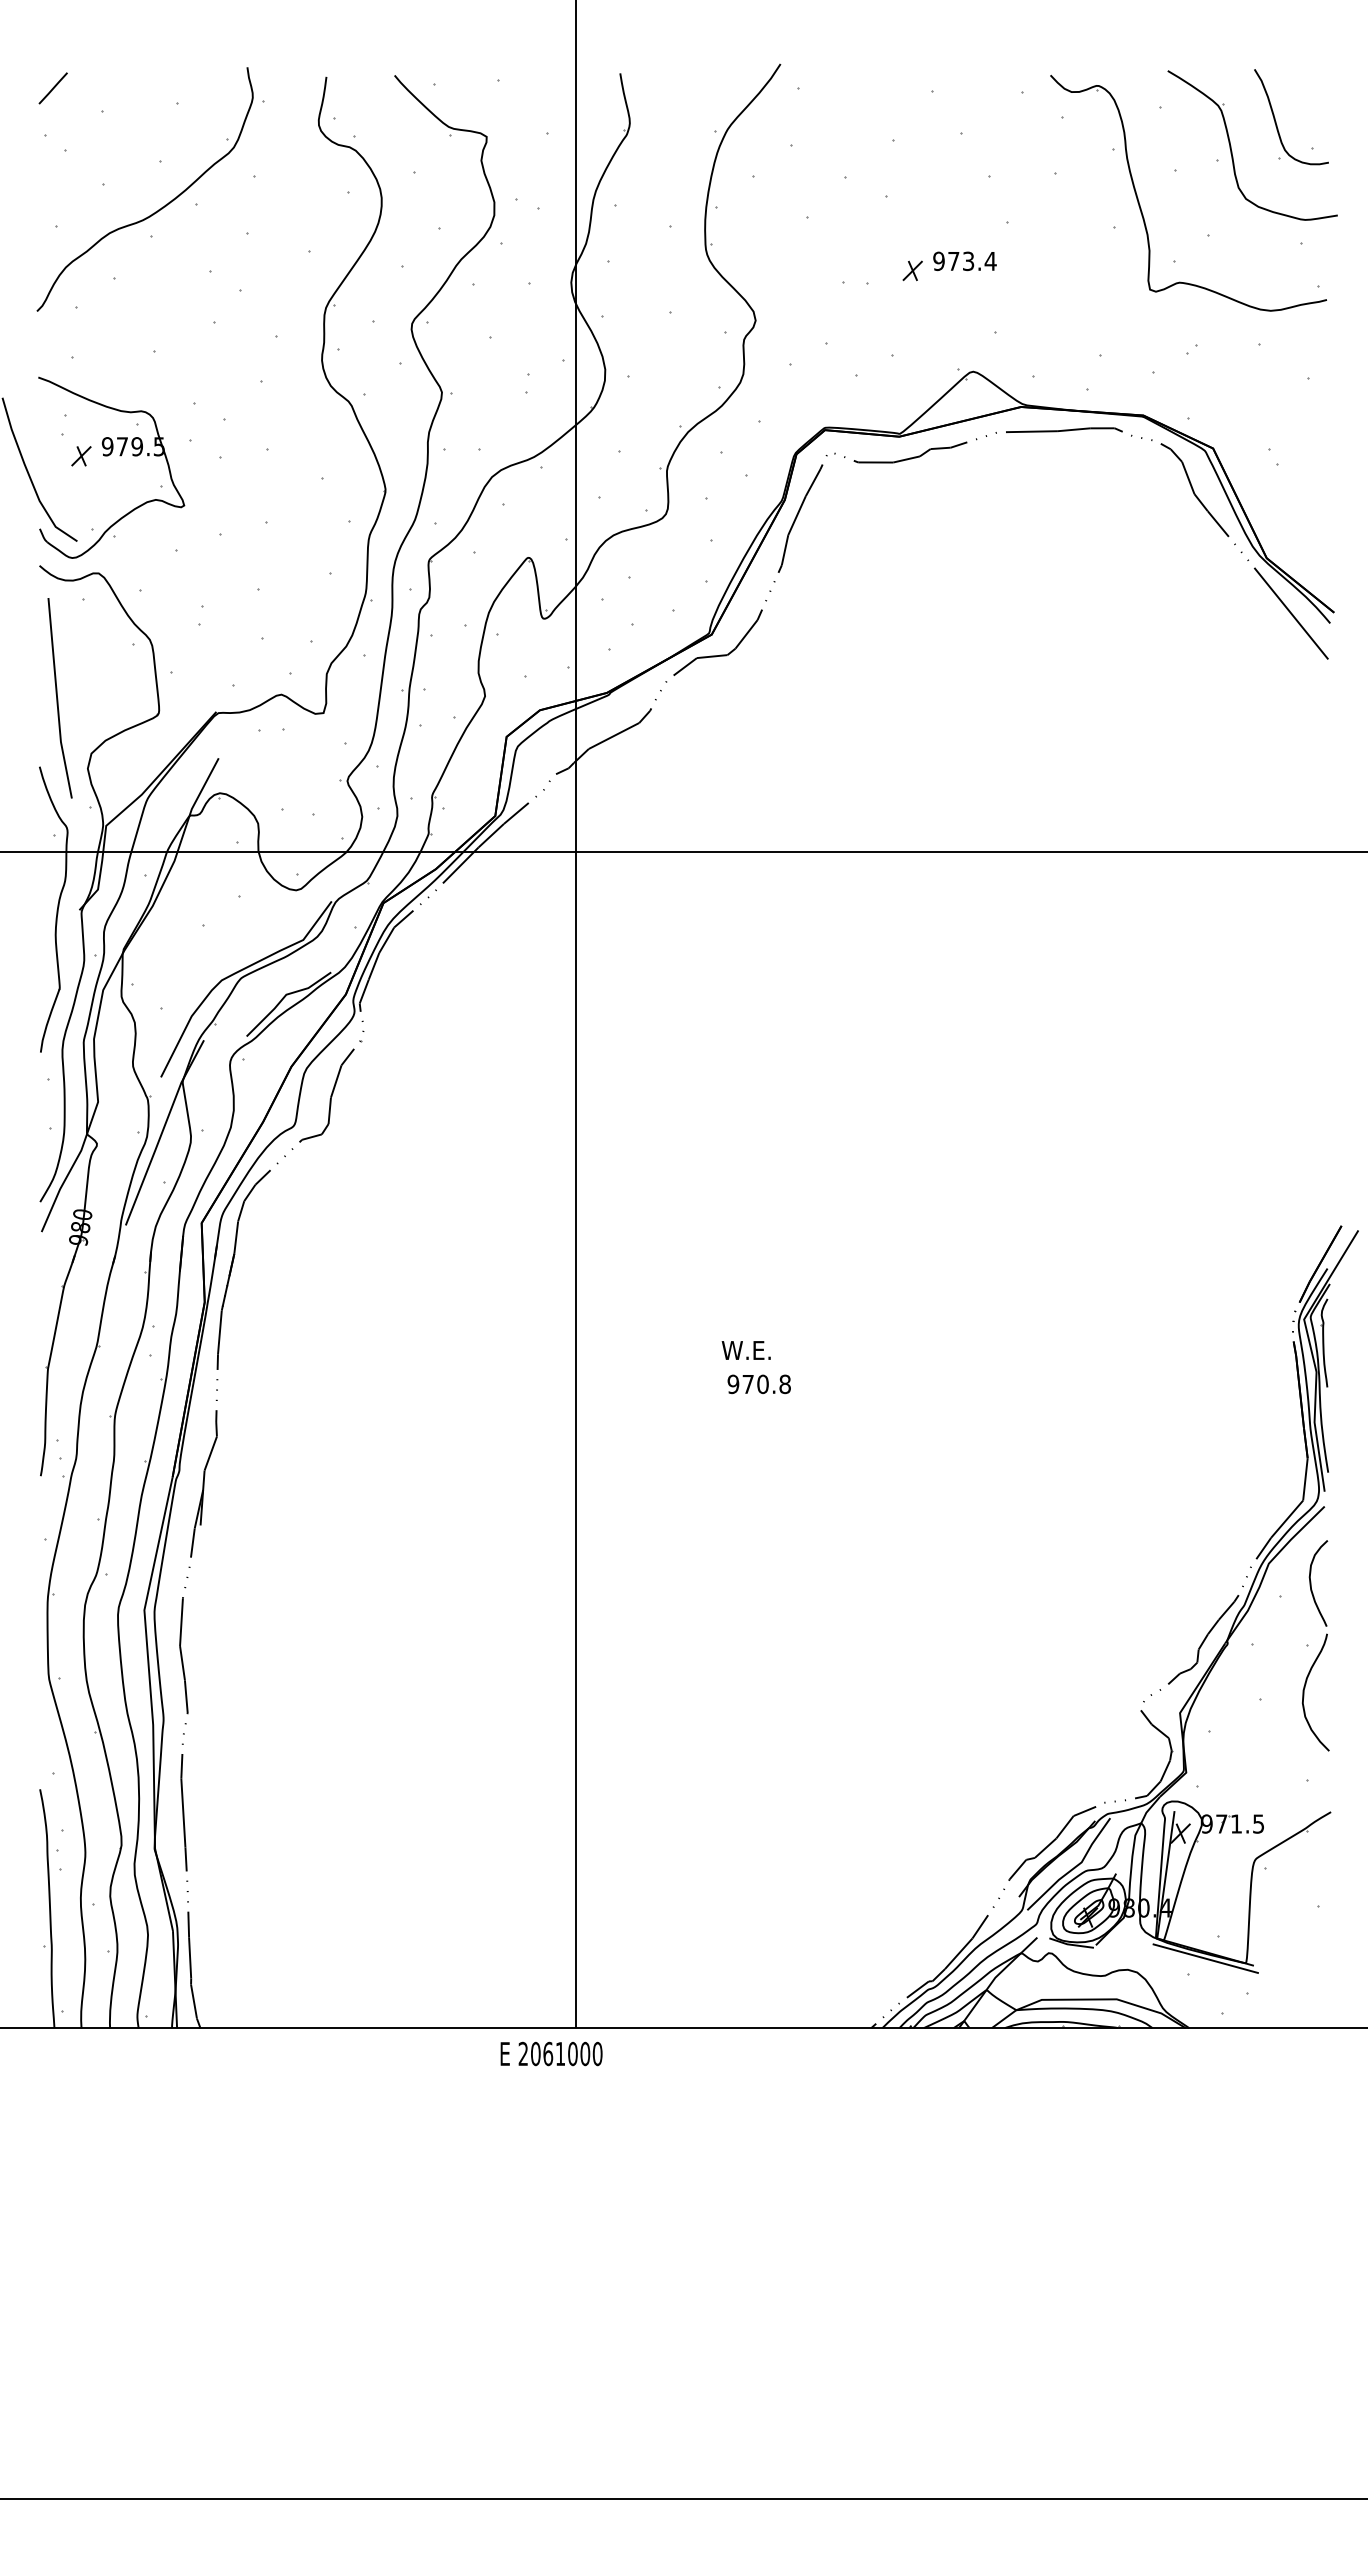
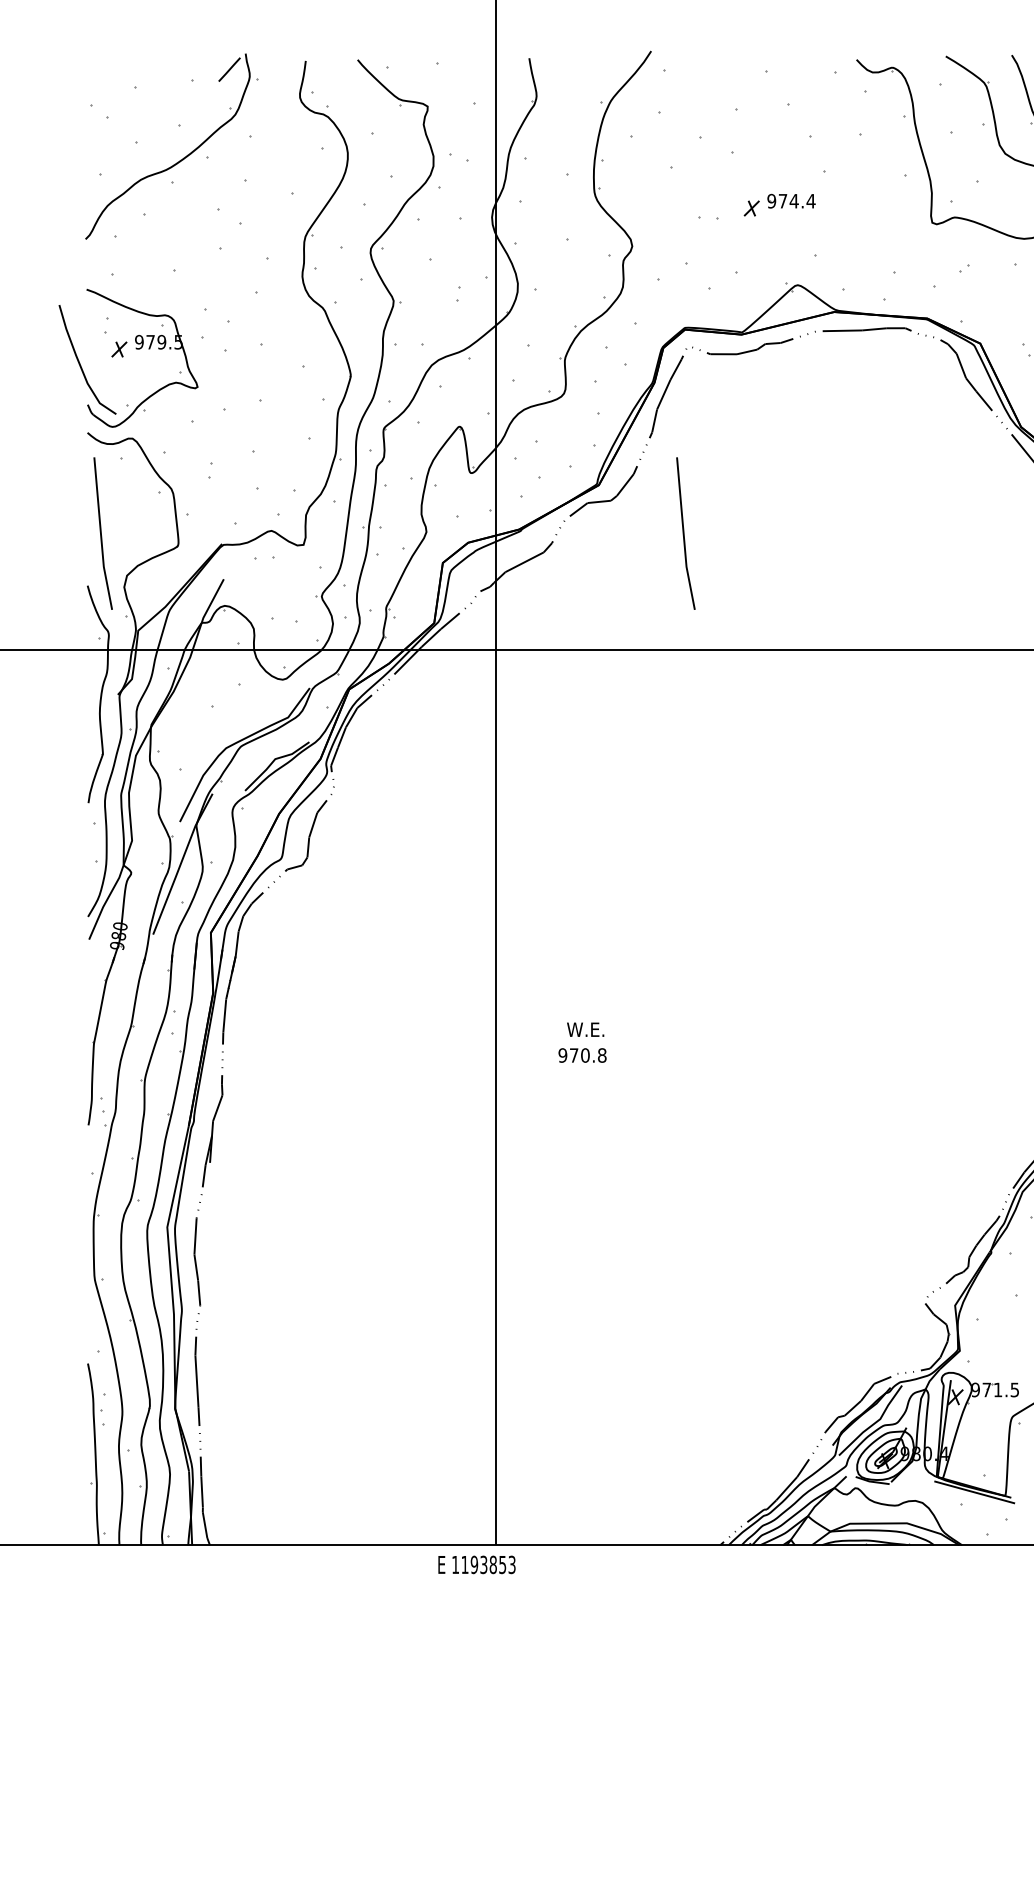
line: (52, 88) -> (229, 69), moved
text: (968, 261) -> (794, 201), 973.4 -> 974.4
line: (824, 698) -> (684, 533), added
text: (745, 1350) -> (585, 1029), moved
text: (758, 1384) -> (581, 1055), moved
text: (560, 2053) -> (483, 1564), 2061000 -> 1193853

